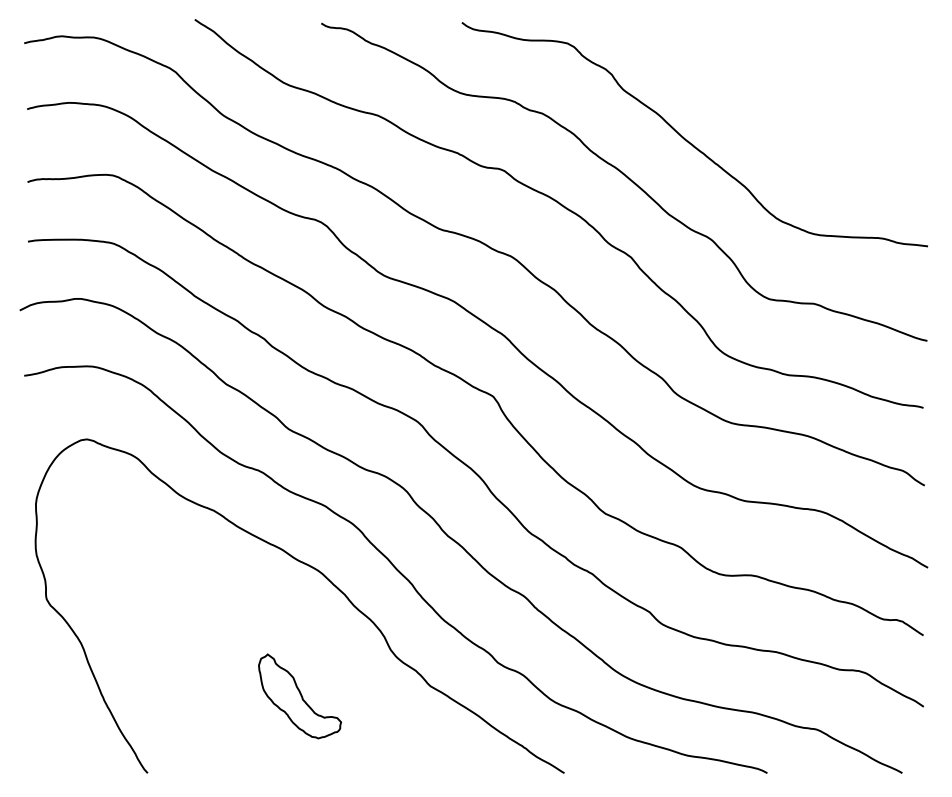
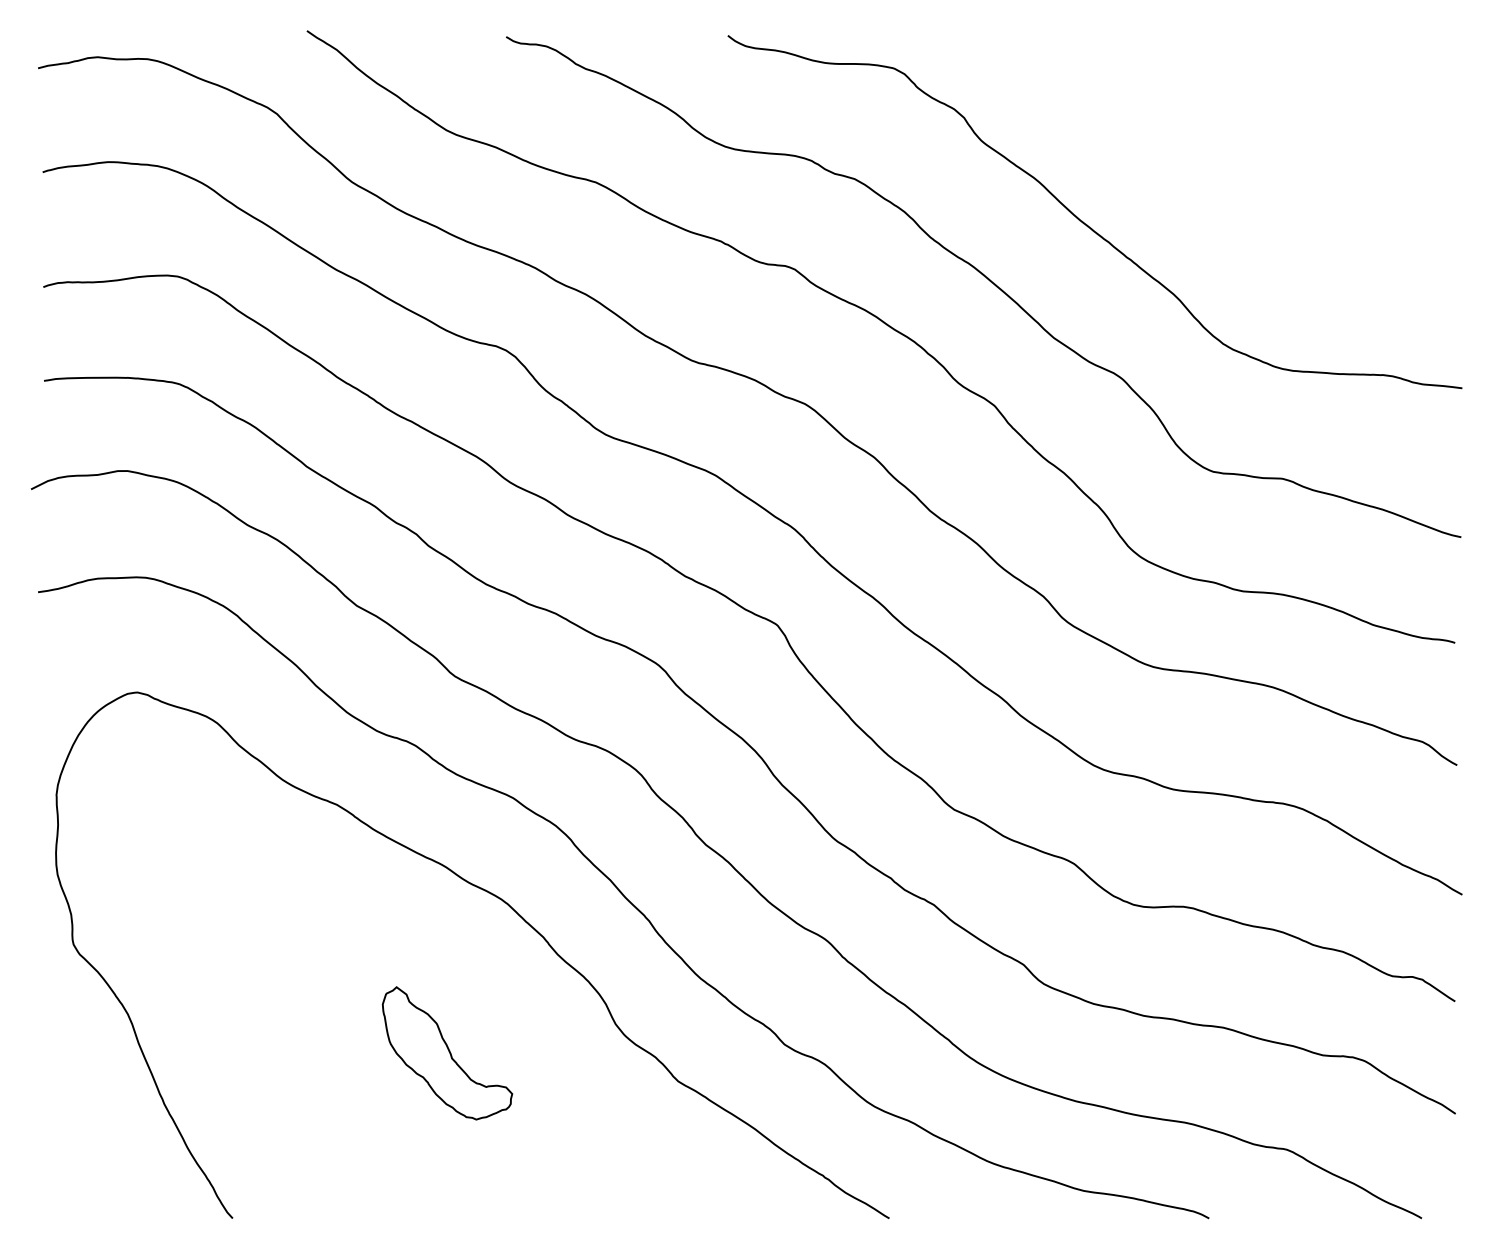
part: (299, 696) -> (446, 1053), moved

